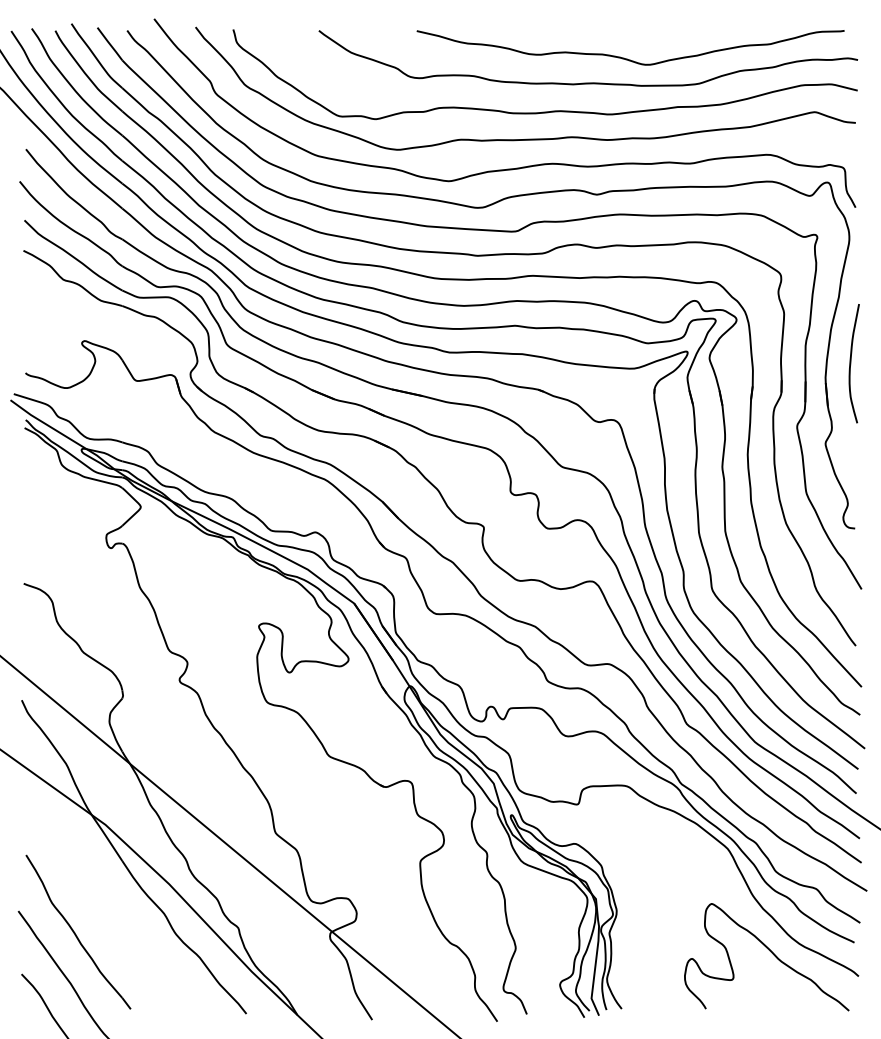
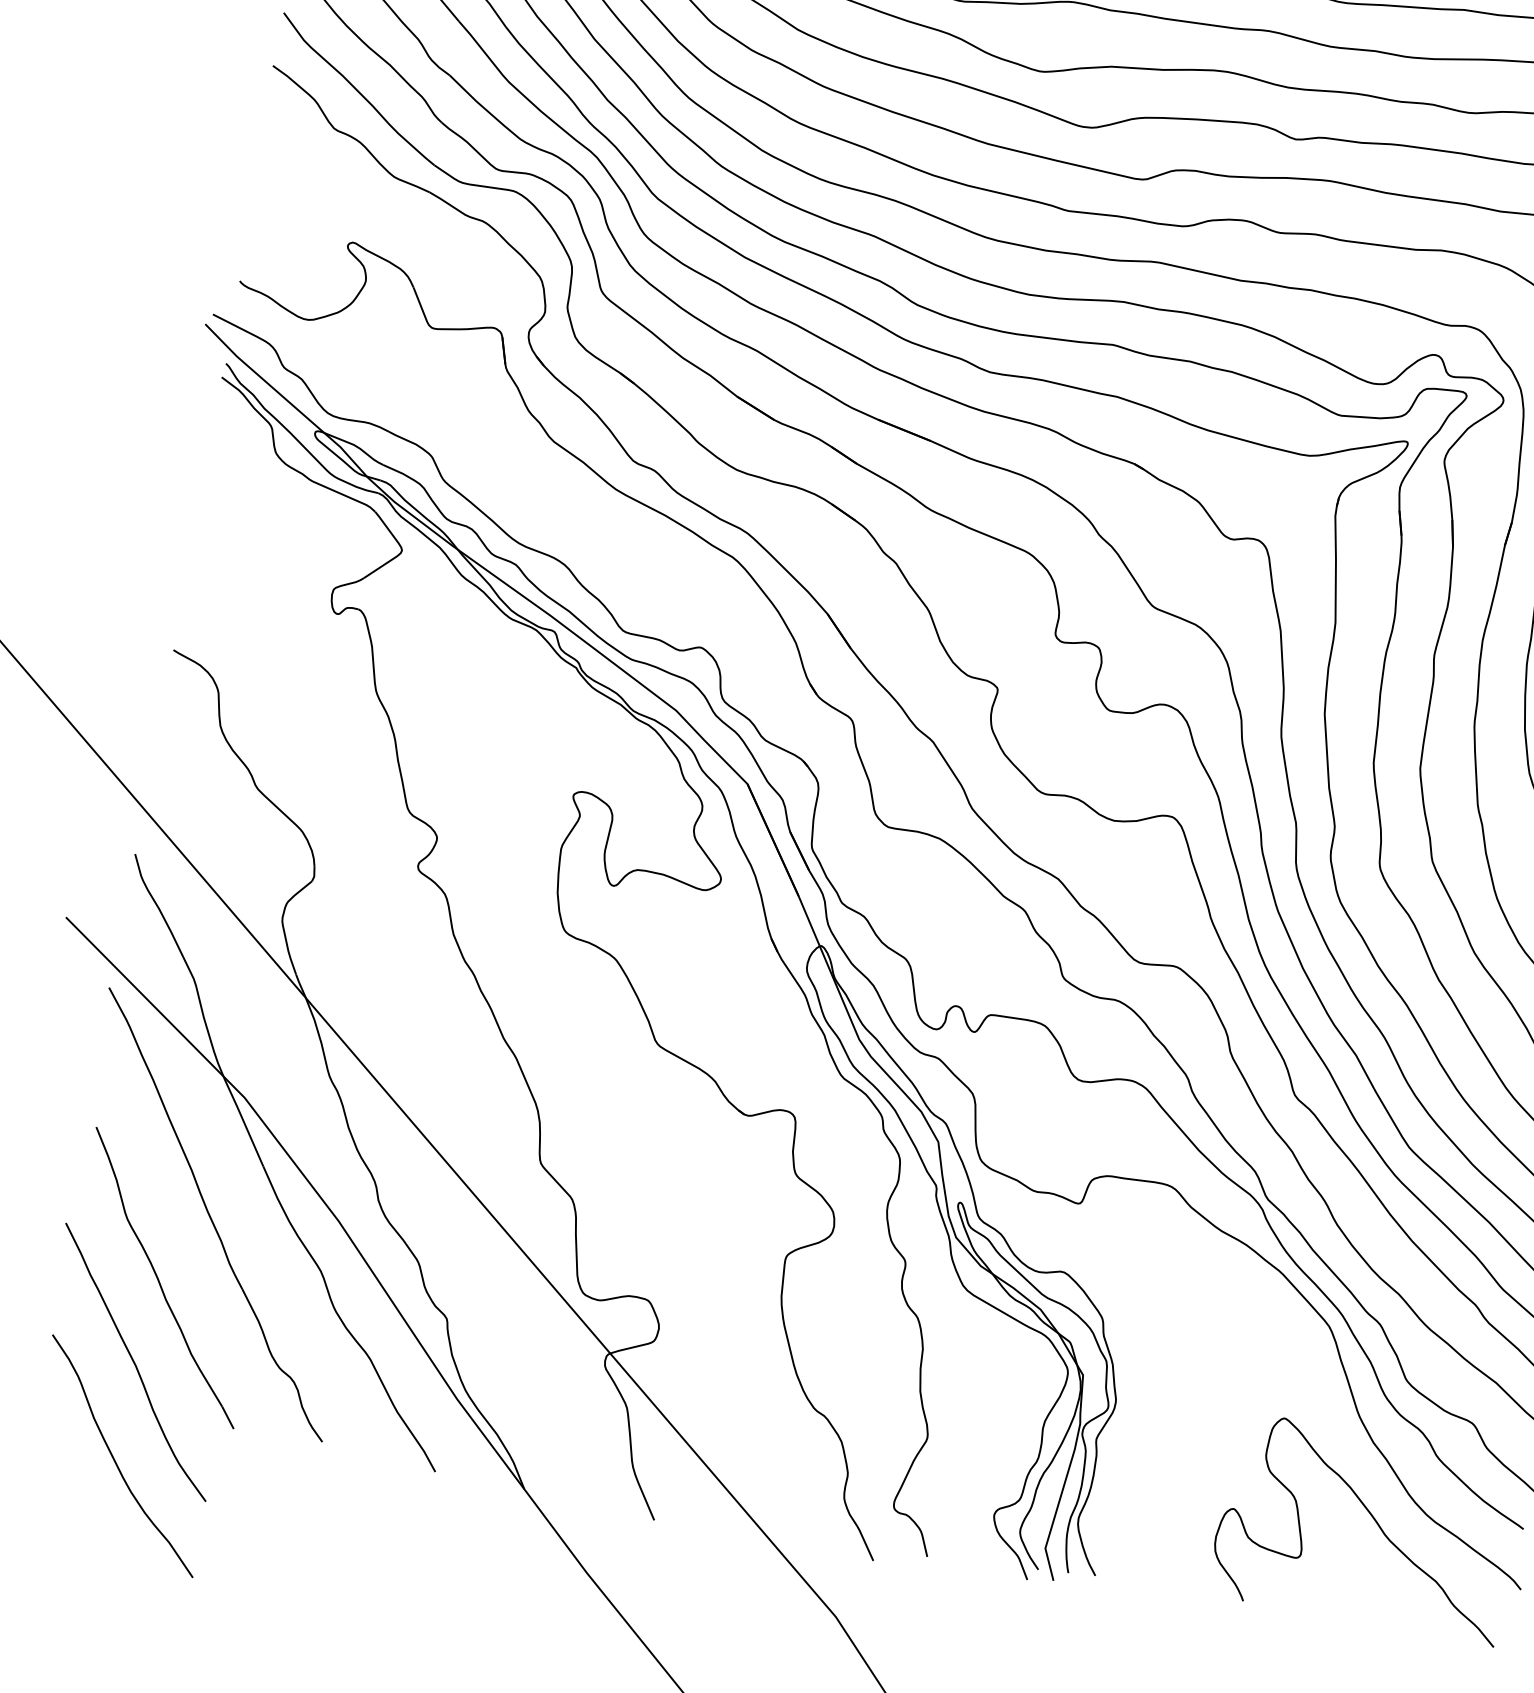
part: (100, 892) -> (215, 1215), added

